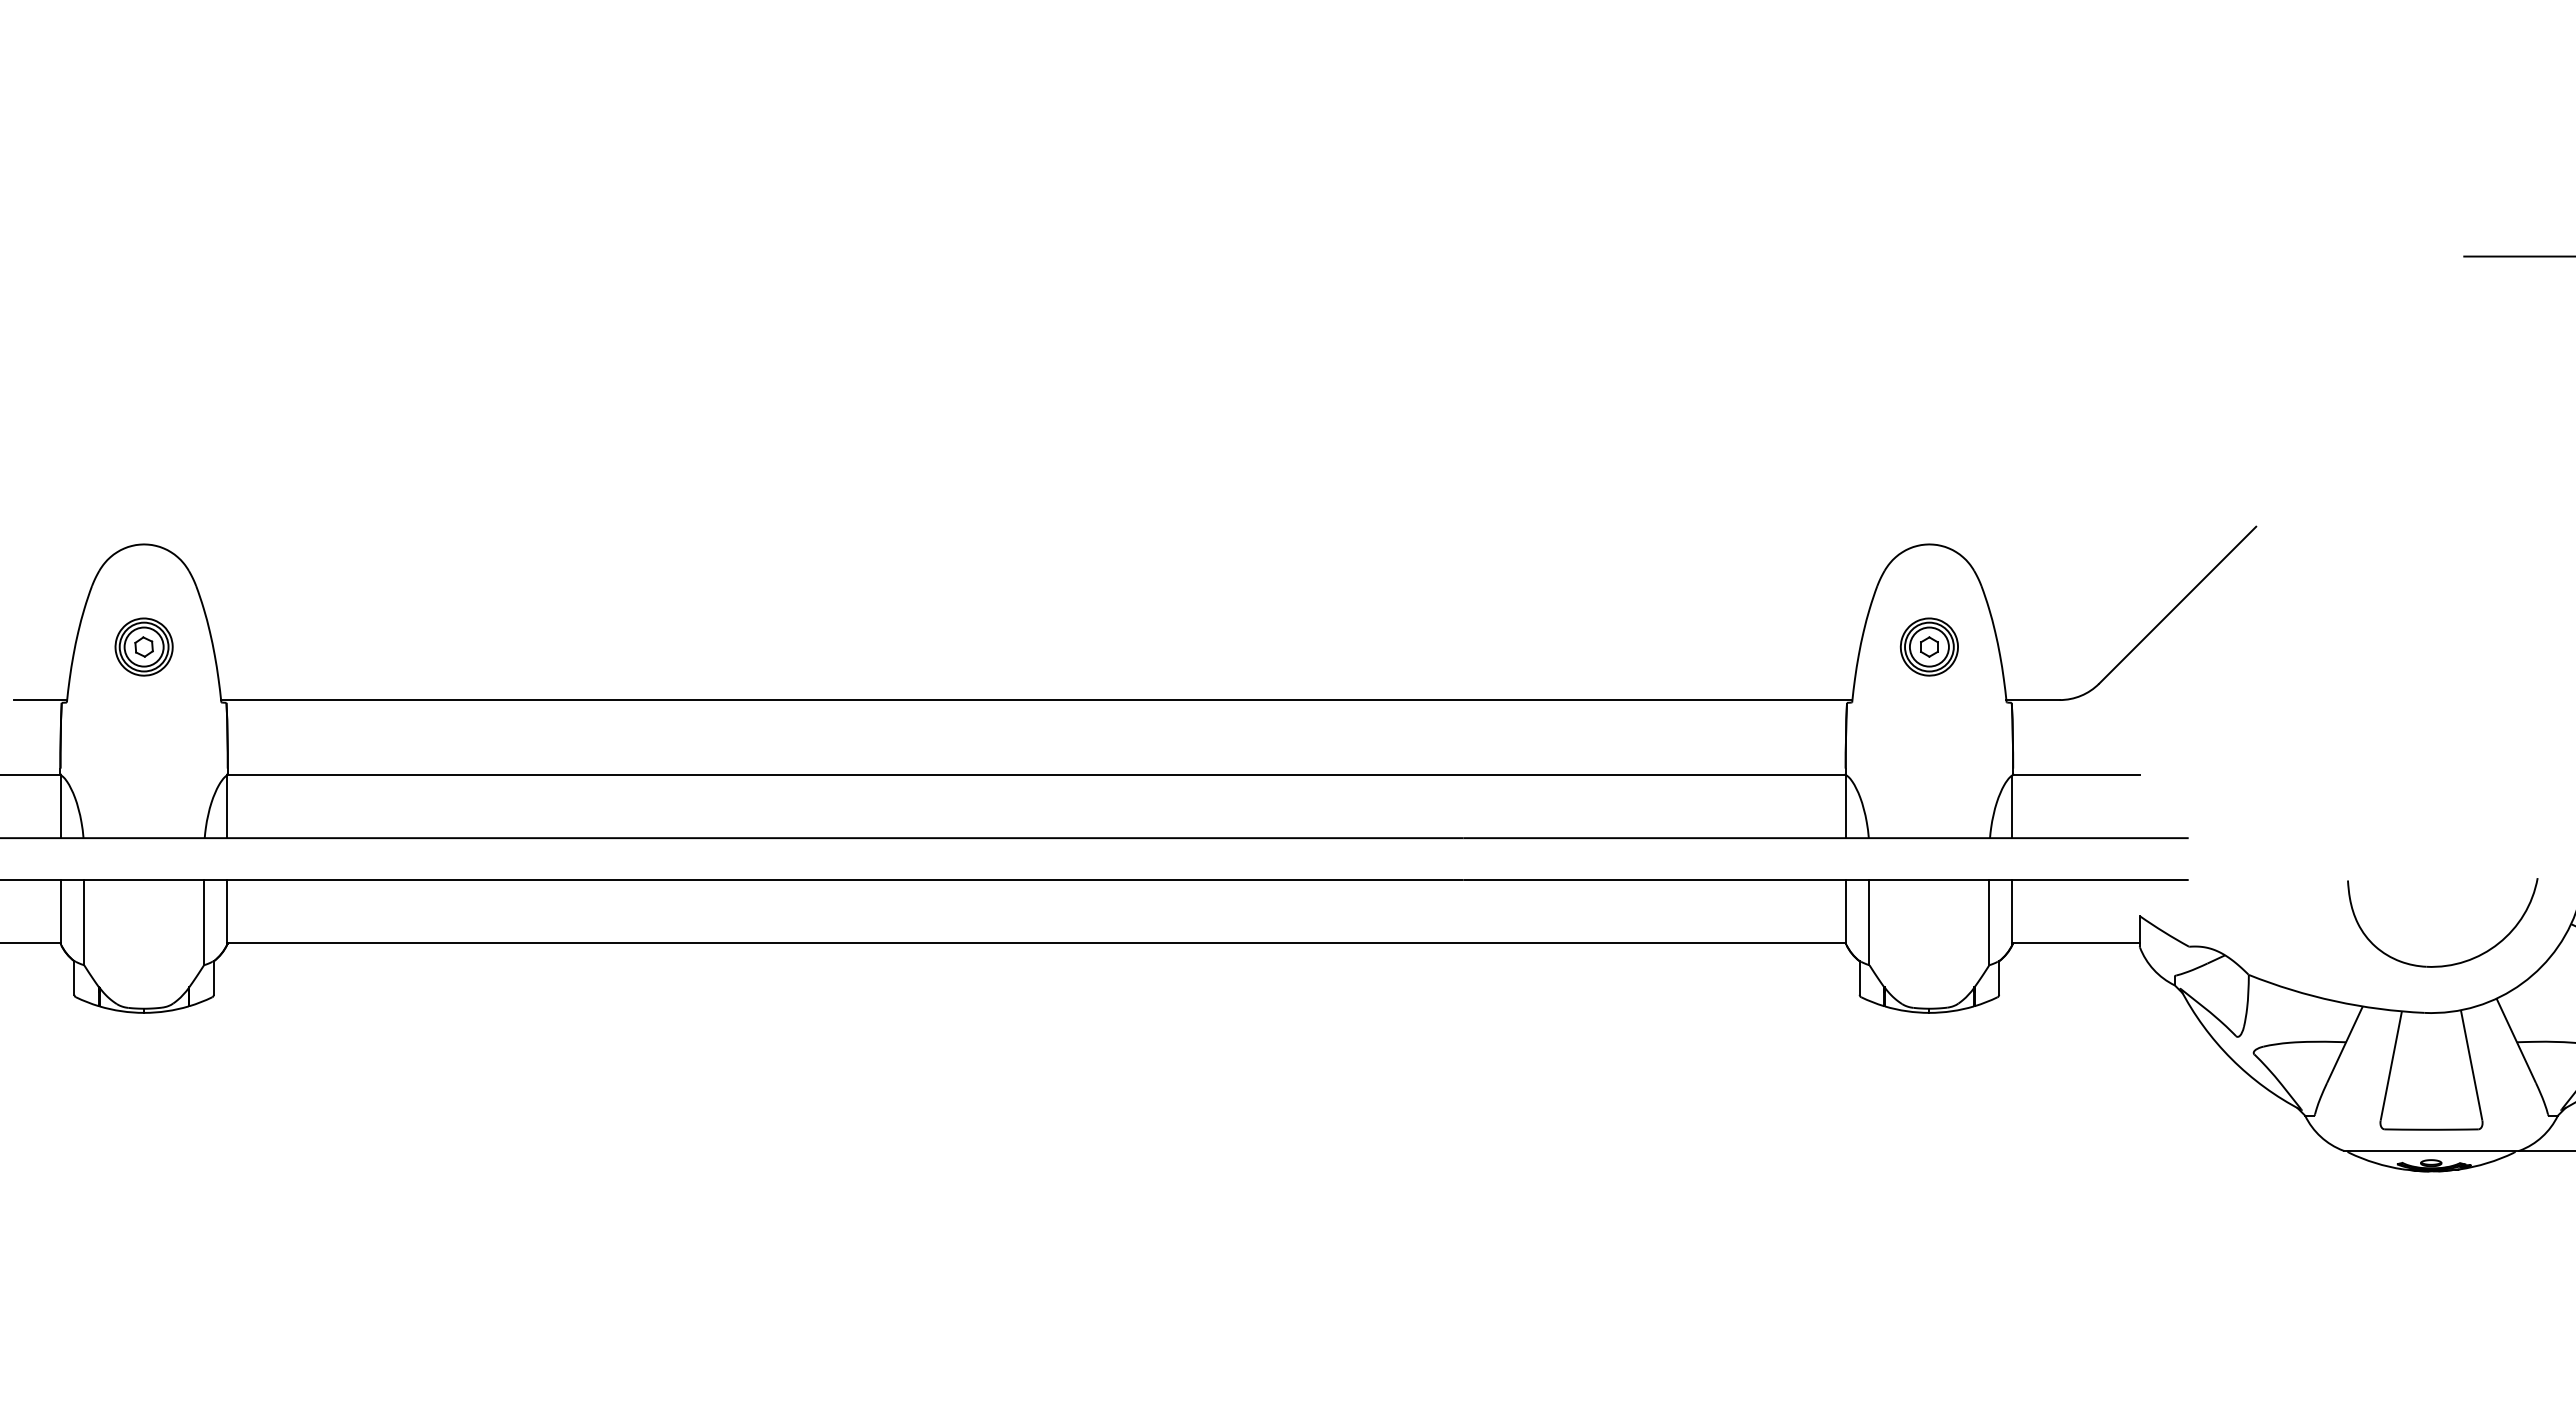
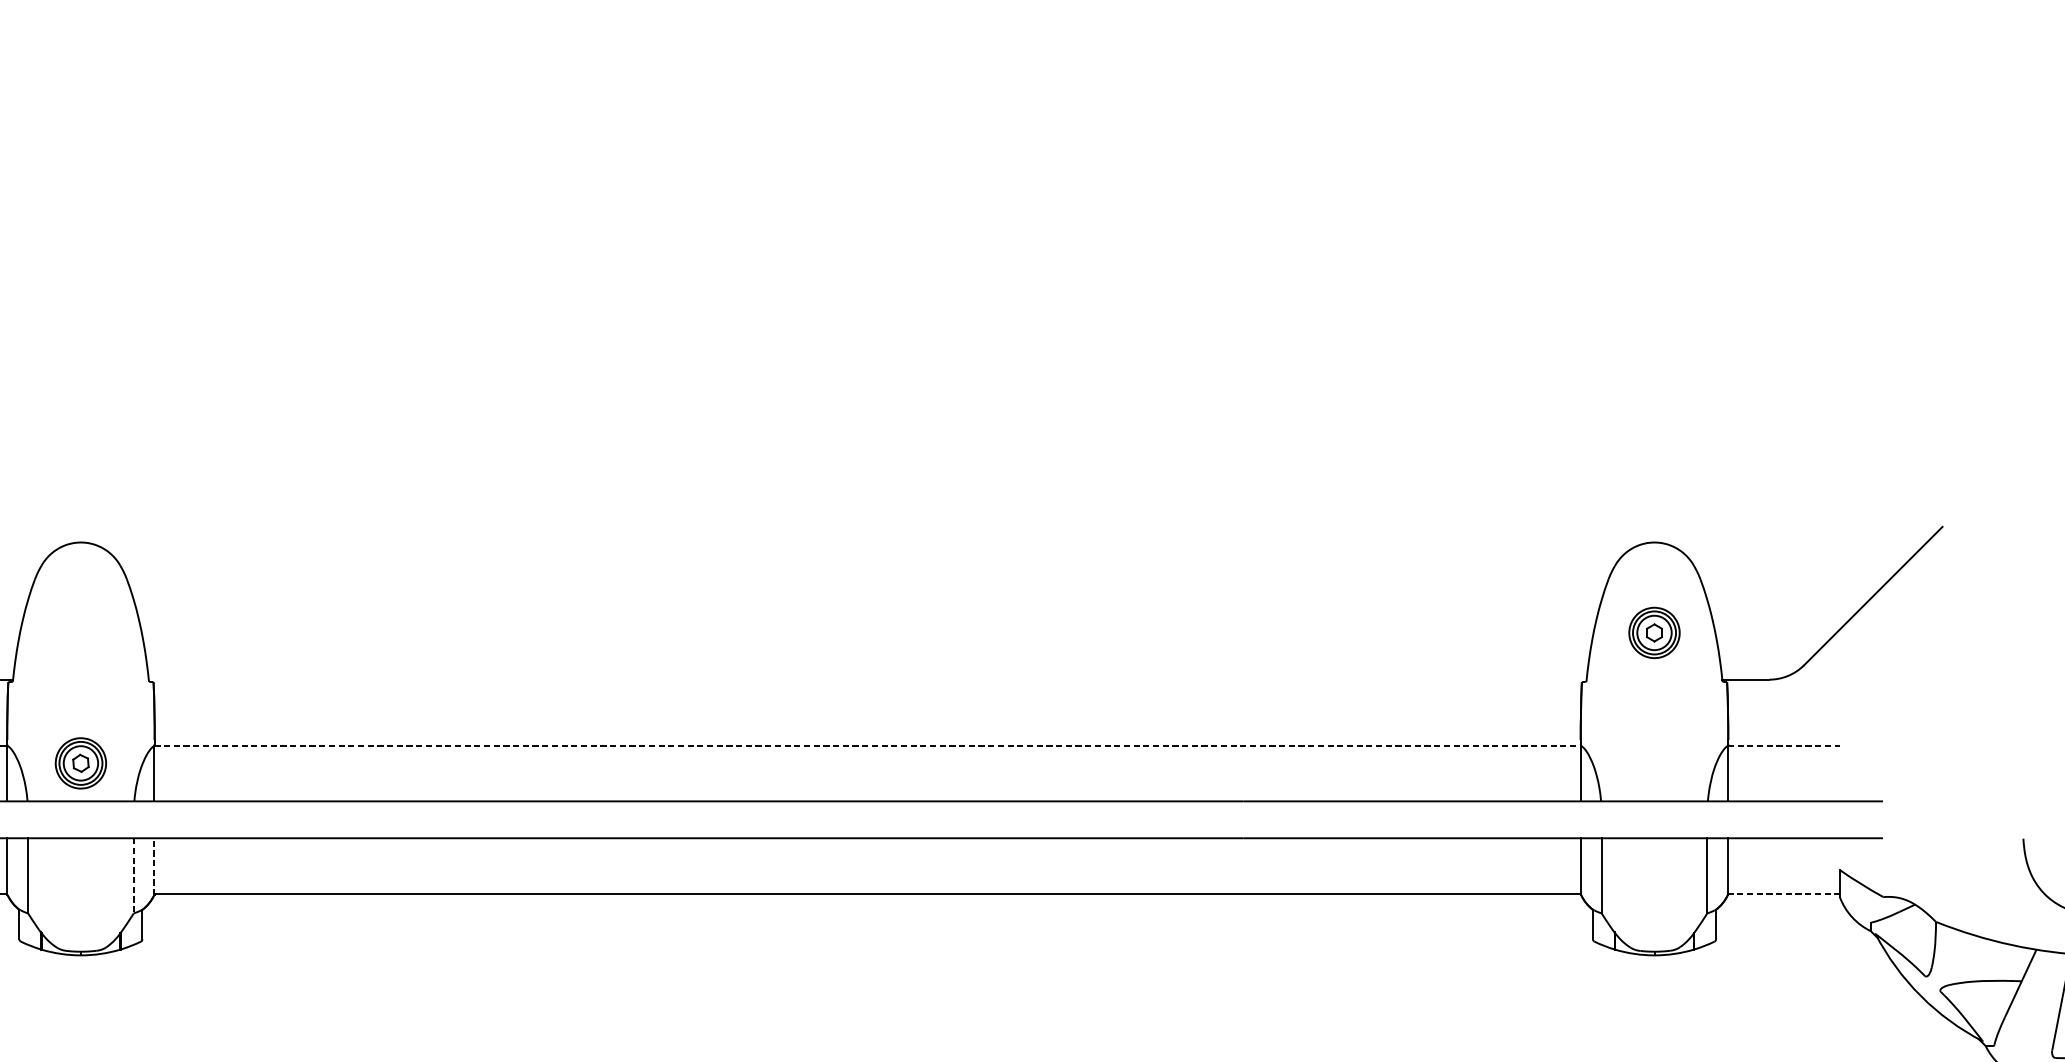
part: (143, 646) -> (80, 762), moved
line: (1036, 700) -> (867, 680), removed
line: (1037, 774) -> (868, 745), solid -> dashed
line: (2076, 774) -> (1784, 745), solid -> dashed
line: (227, 911) -> (154, 866), solid -> dashed
line: (204, 922) -> (134, 875), solid -> dashed
line: (2076, 943) -> (1784, 894), solid -> dashed

